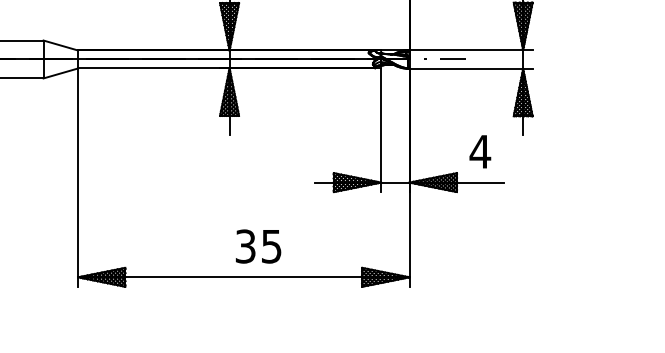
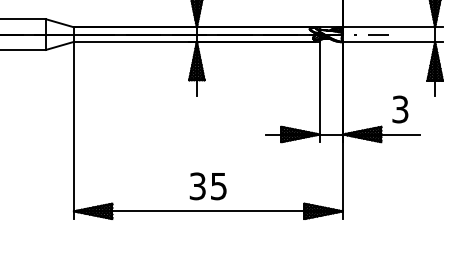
text: (480, 151) -> (400, 109), 4 -> 3
text: (258, 246) -> (208, 186), moved

